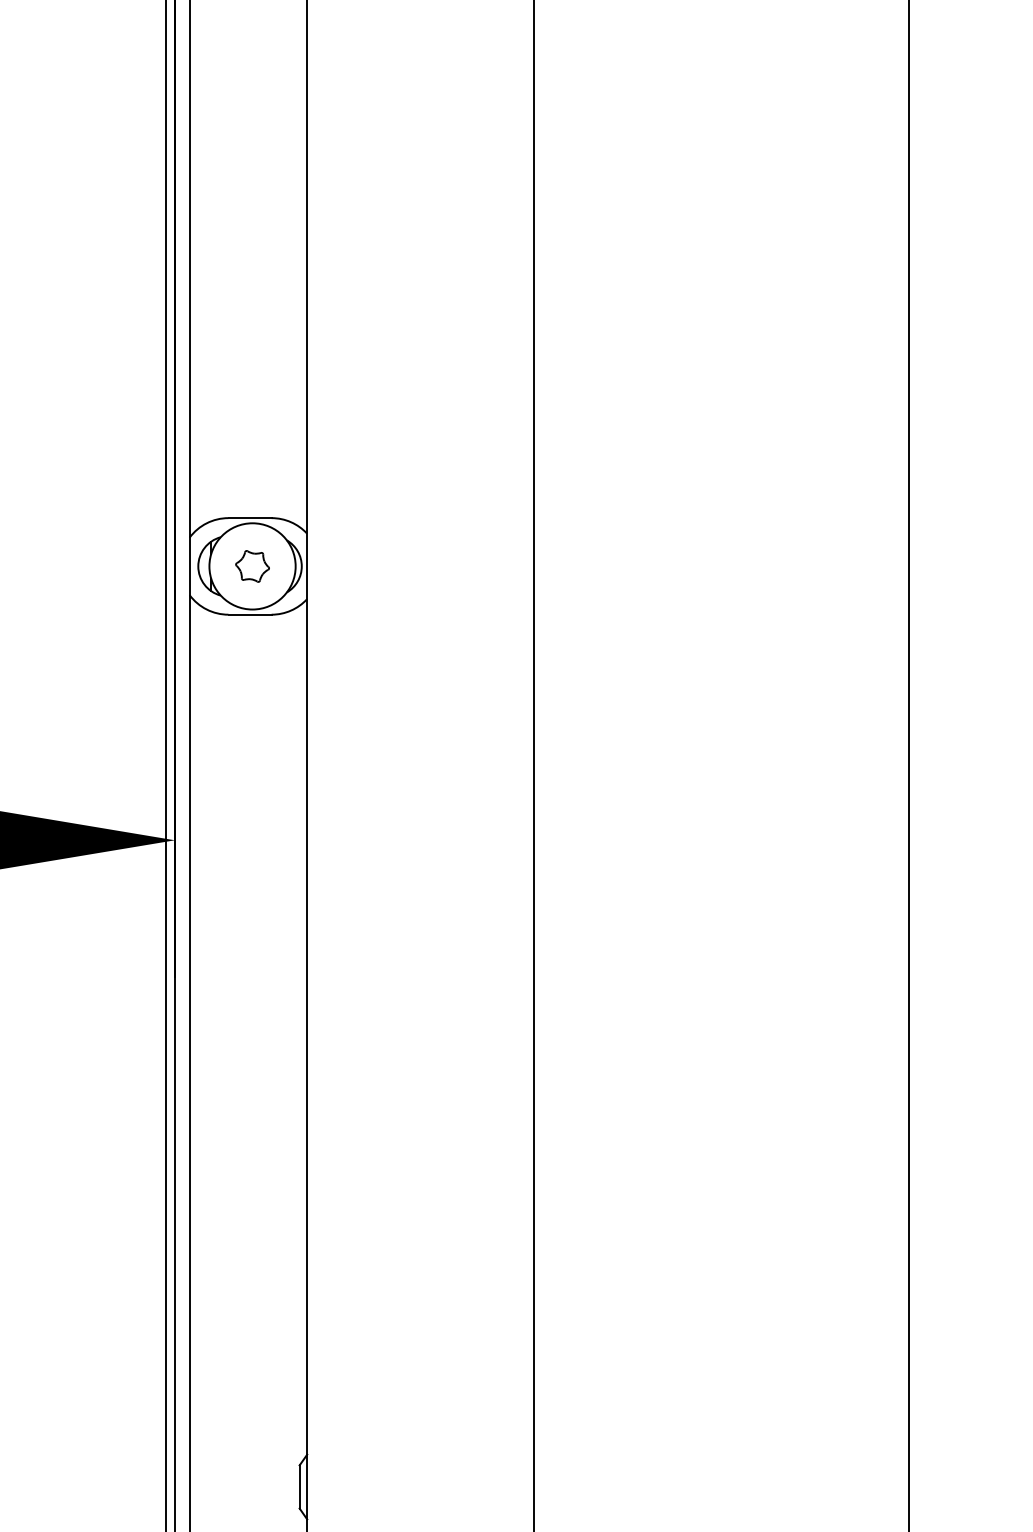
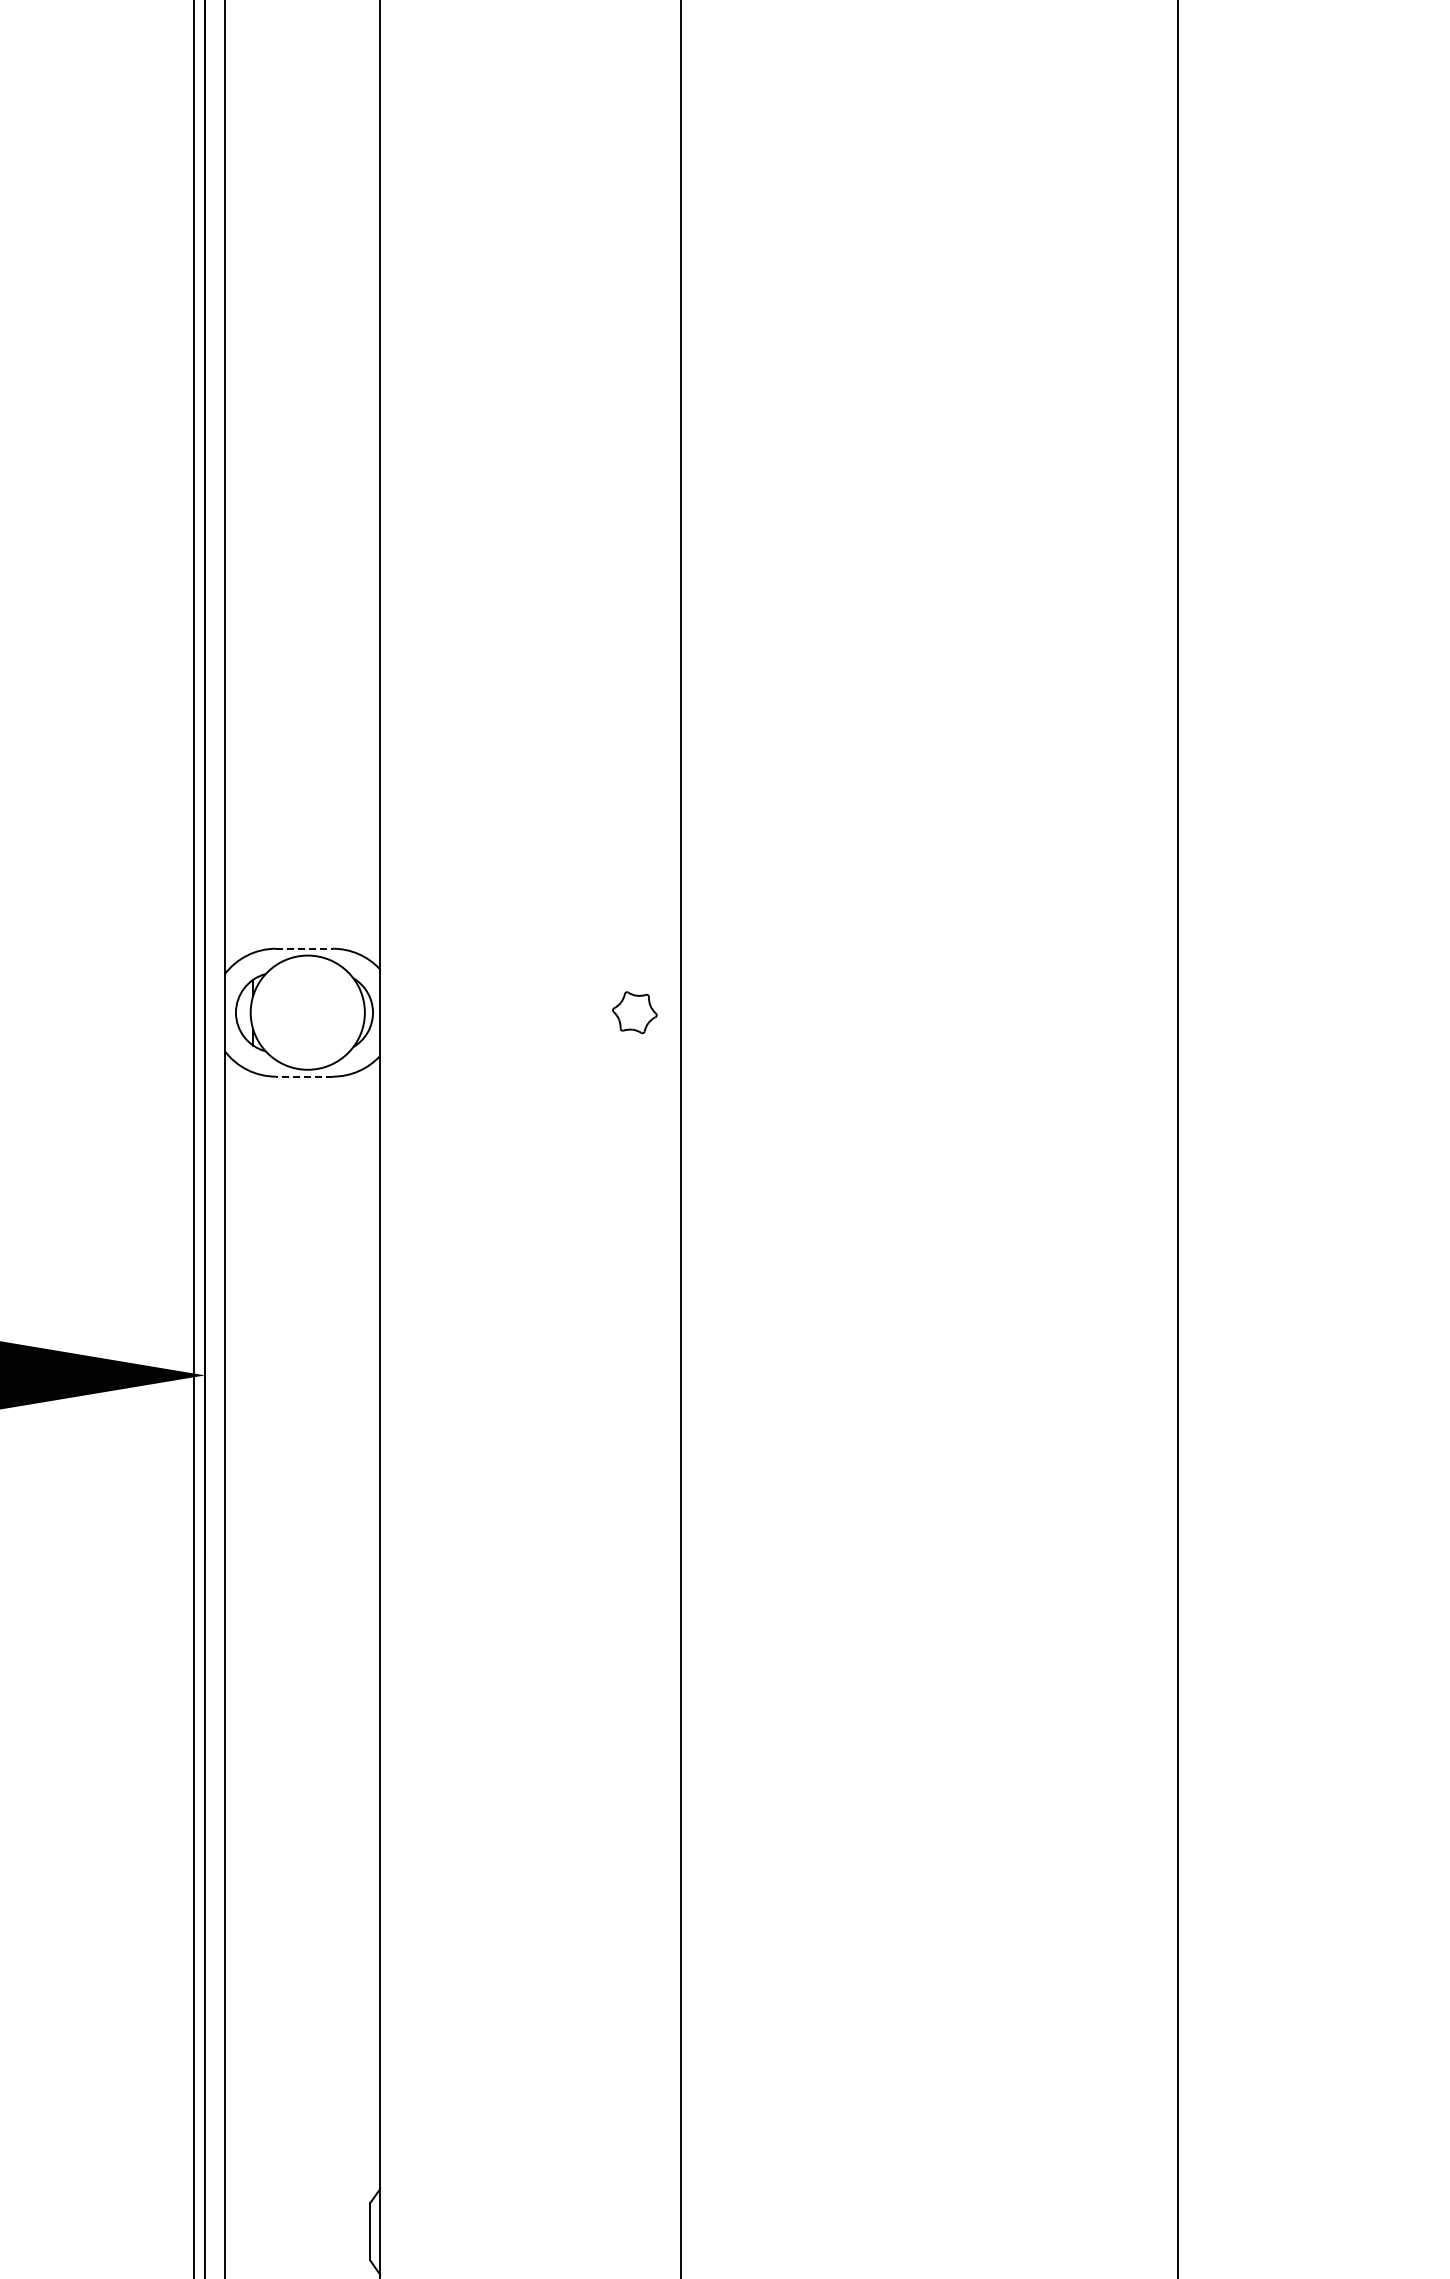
line: (250, 517) -> (304, 948), solid -> dashed
part: (252, 566) -> (634, 1012), moved
line: (250, 614) -> (304, 1076), solid -> dashed

